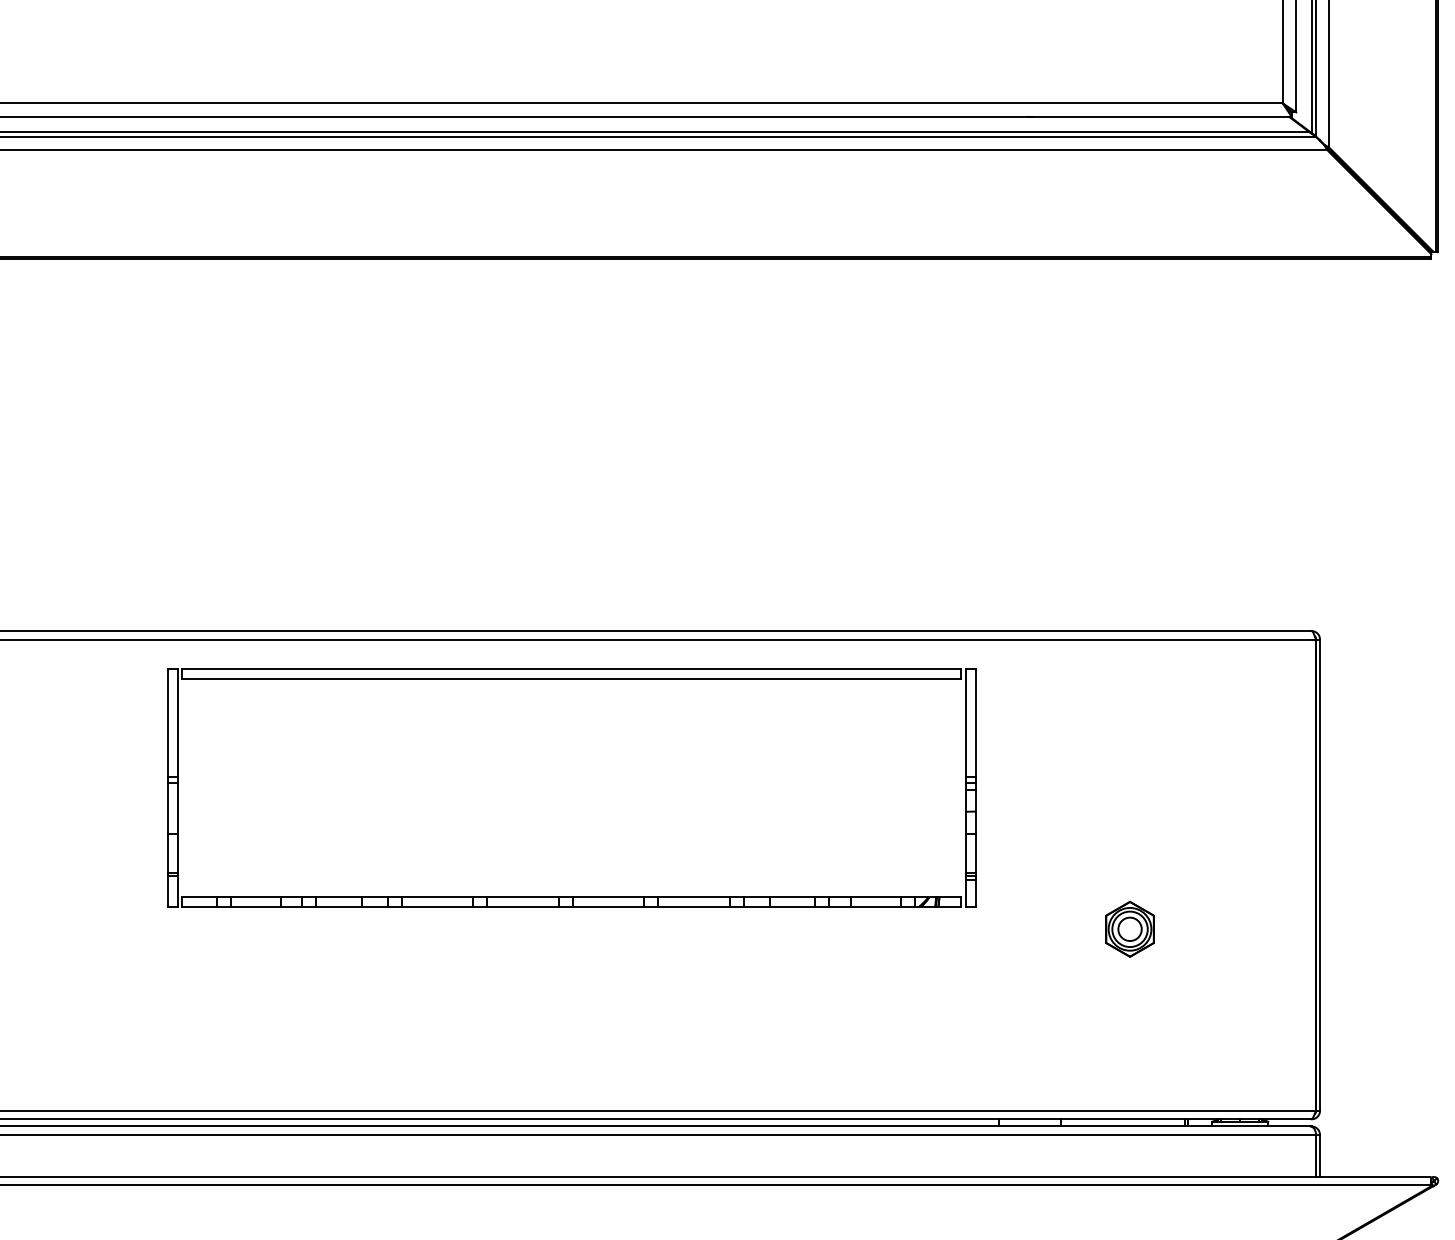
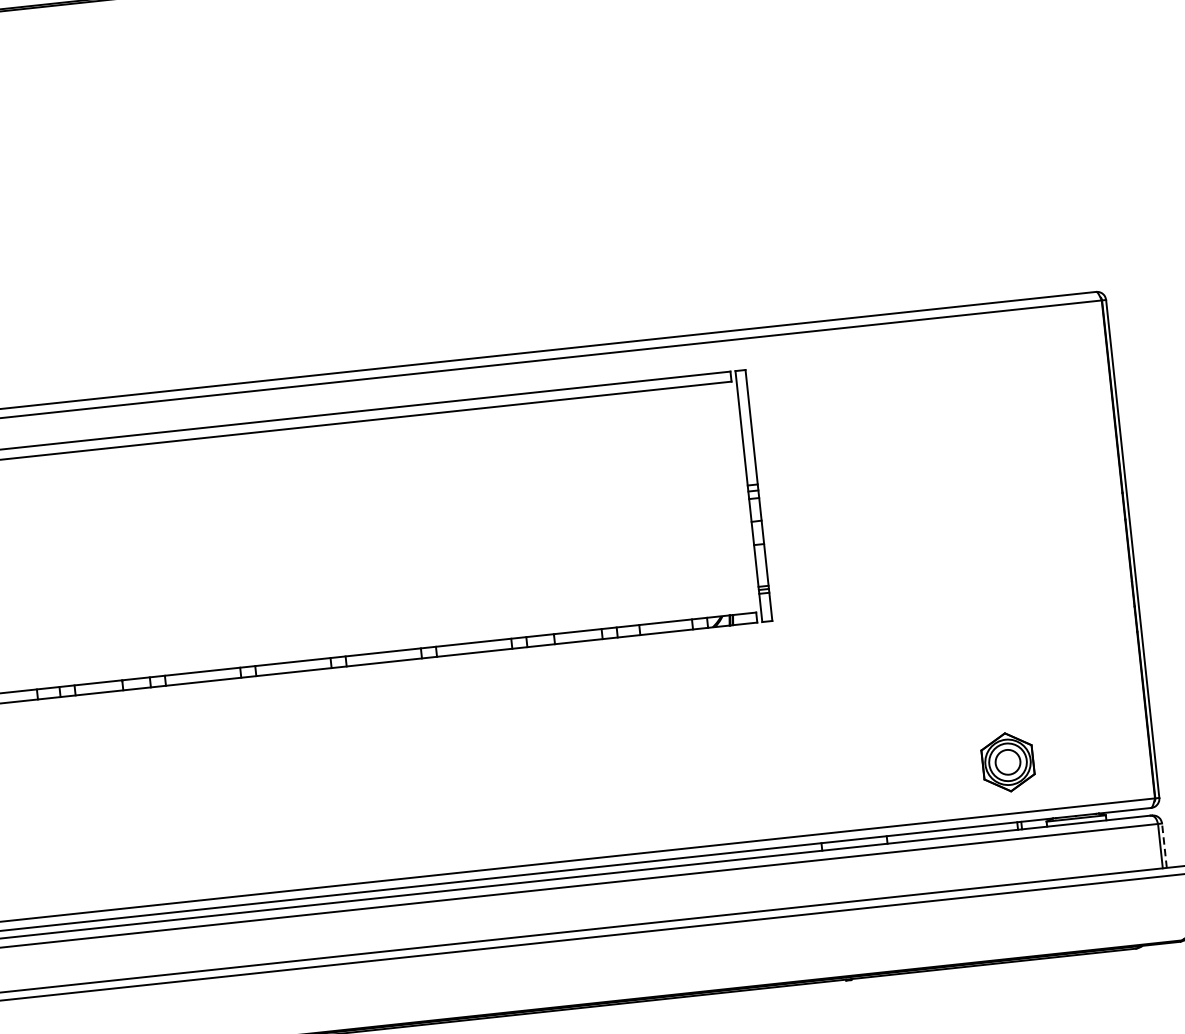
part: (1129, 928) -> (1007, 761), moved
line: (1320, 1156) -> (1164, 846), solid -> dashed

